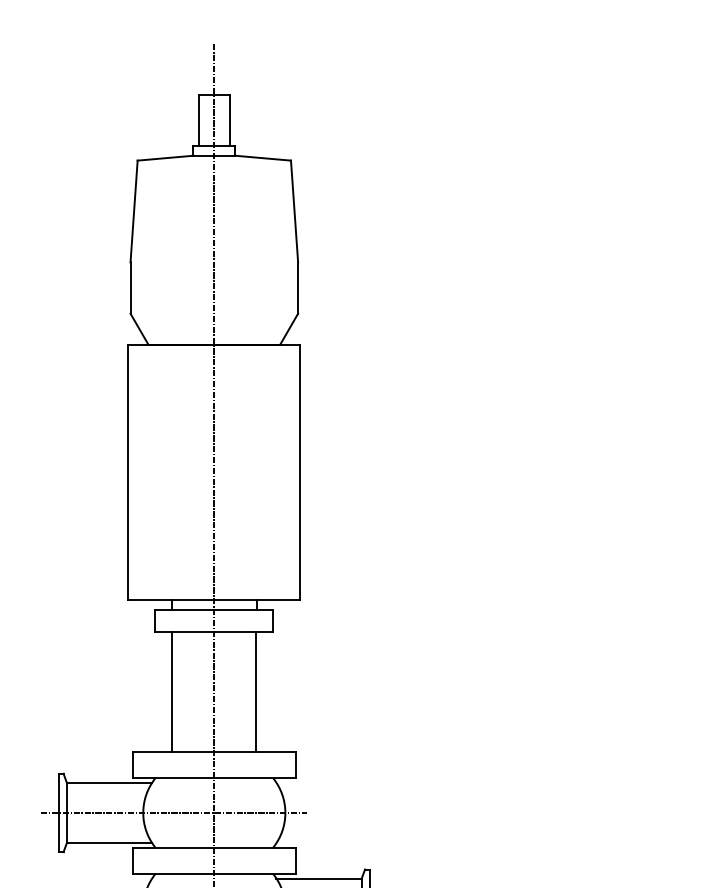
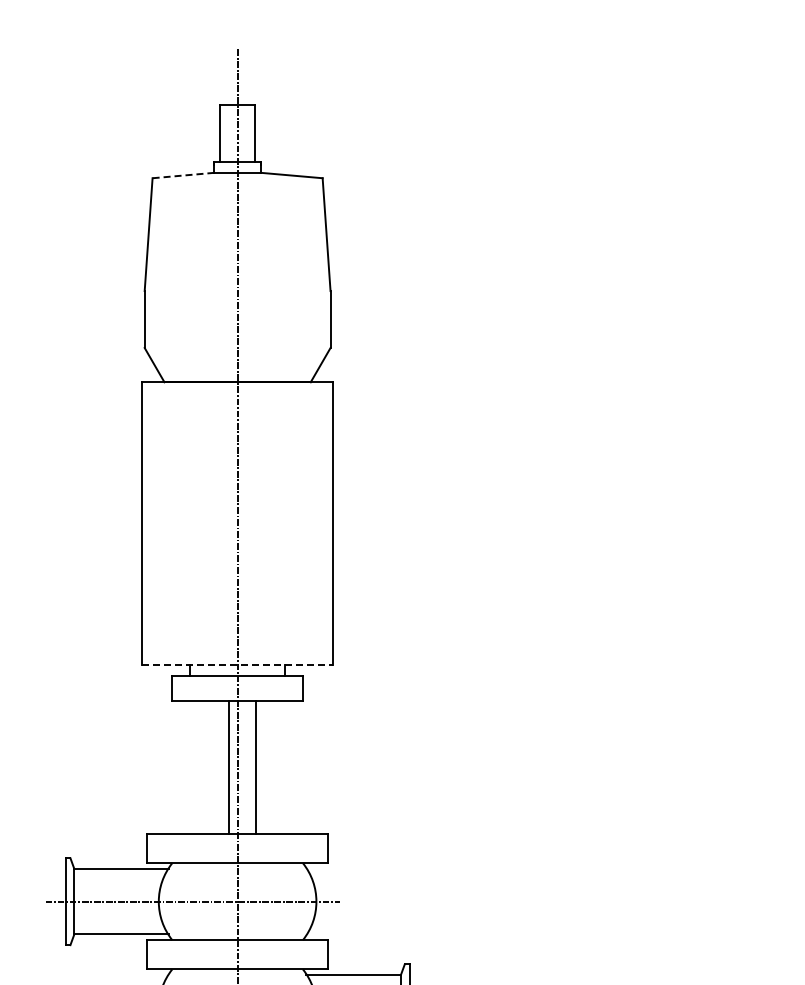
line: (165, 158) -> (183, 175), solid -> dashed
line: (215, 599) -> (238, 665), solid -> dashed
line: (172, 691) -> (229, 767), moved
line: (256, 691) -> (256, 767), moved

